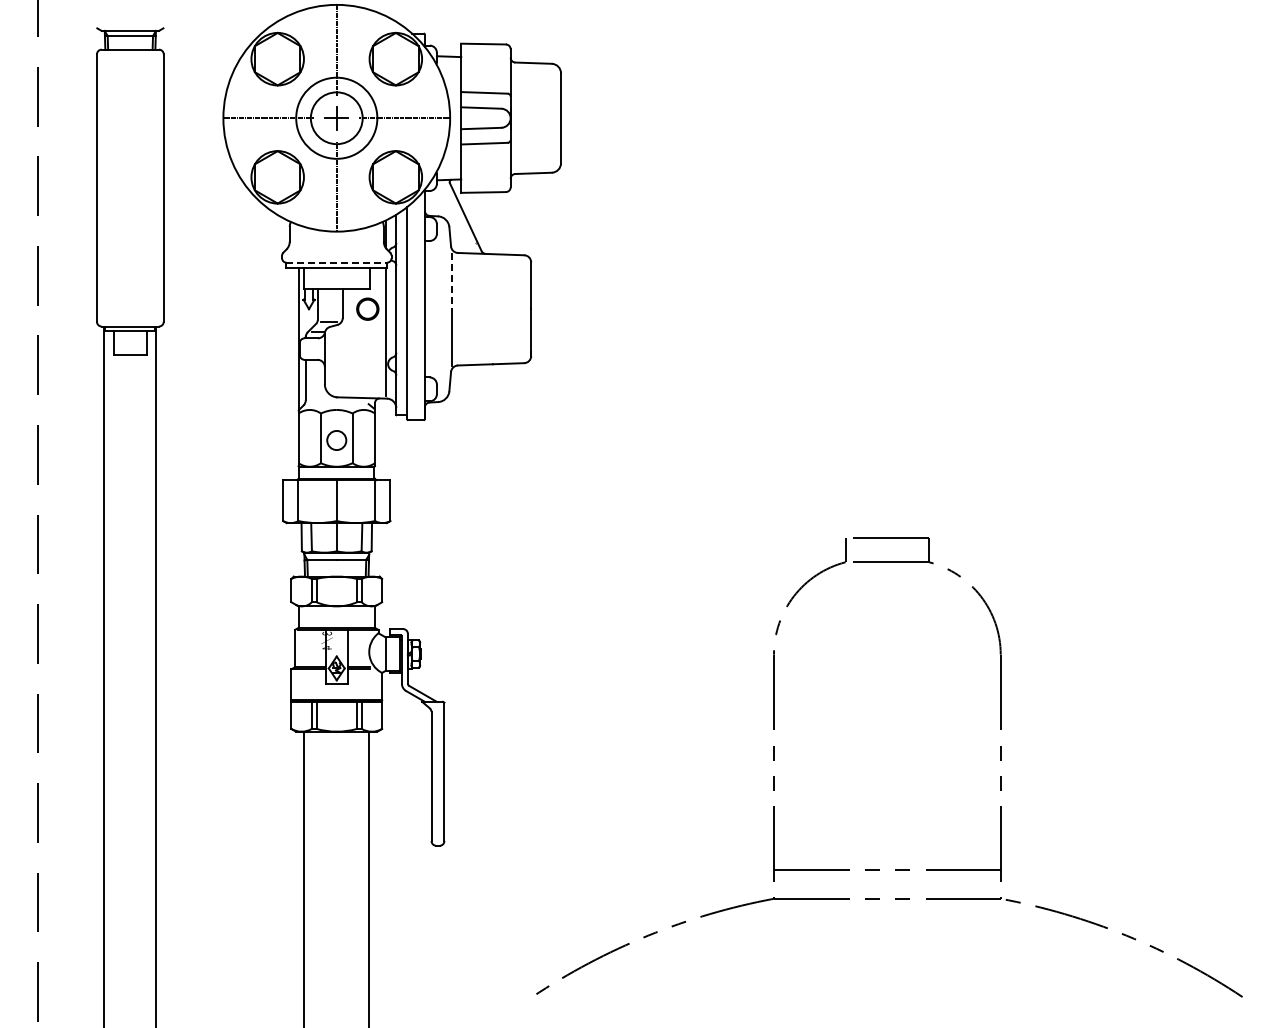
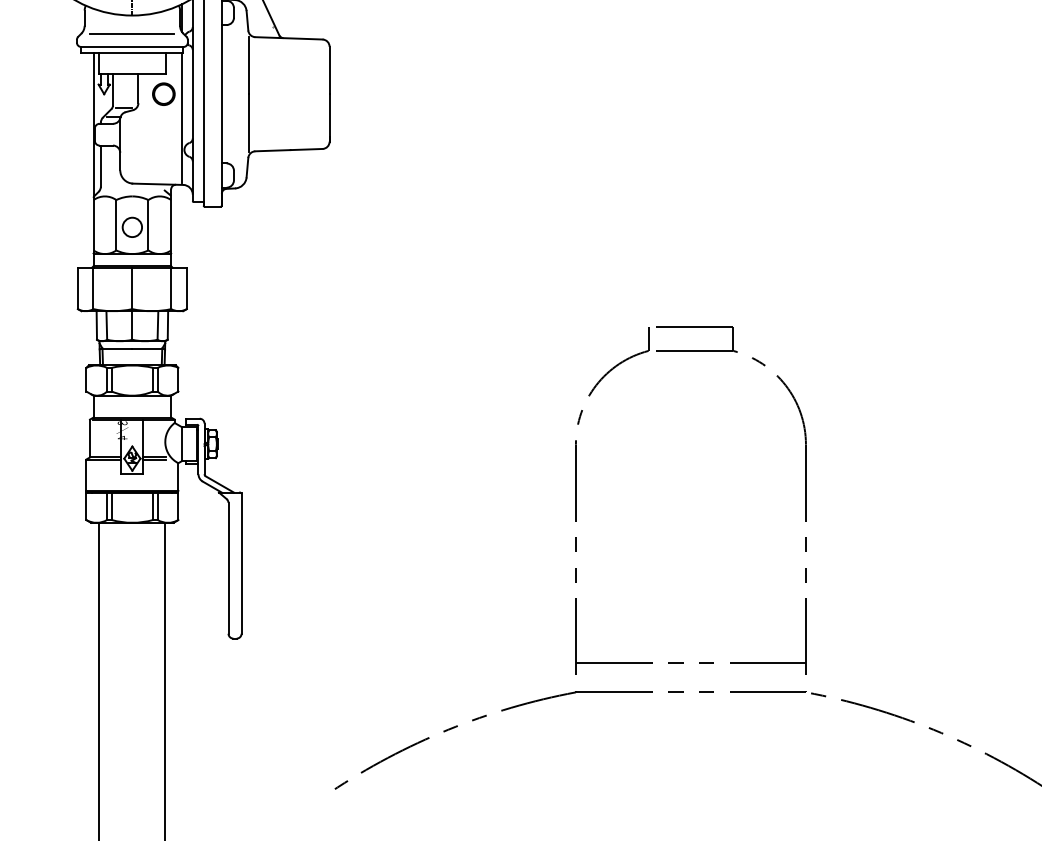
line: (336, 249) -> (132, 33), added
line: (337, 262) -> (133, 46), dashed -> solid
line: (451, 281) -> (248, 66), dashed -> solid

